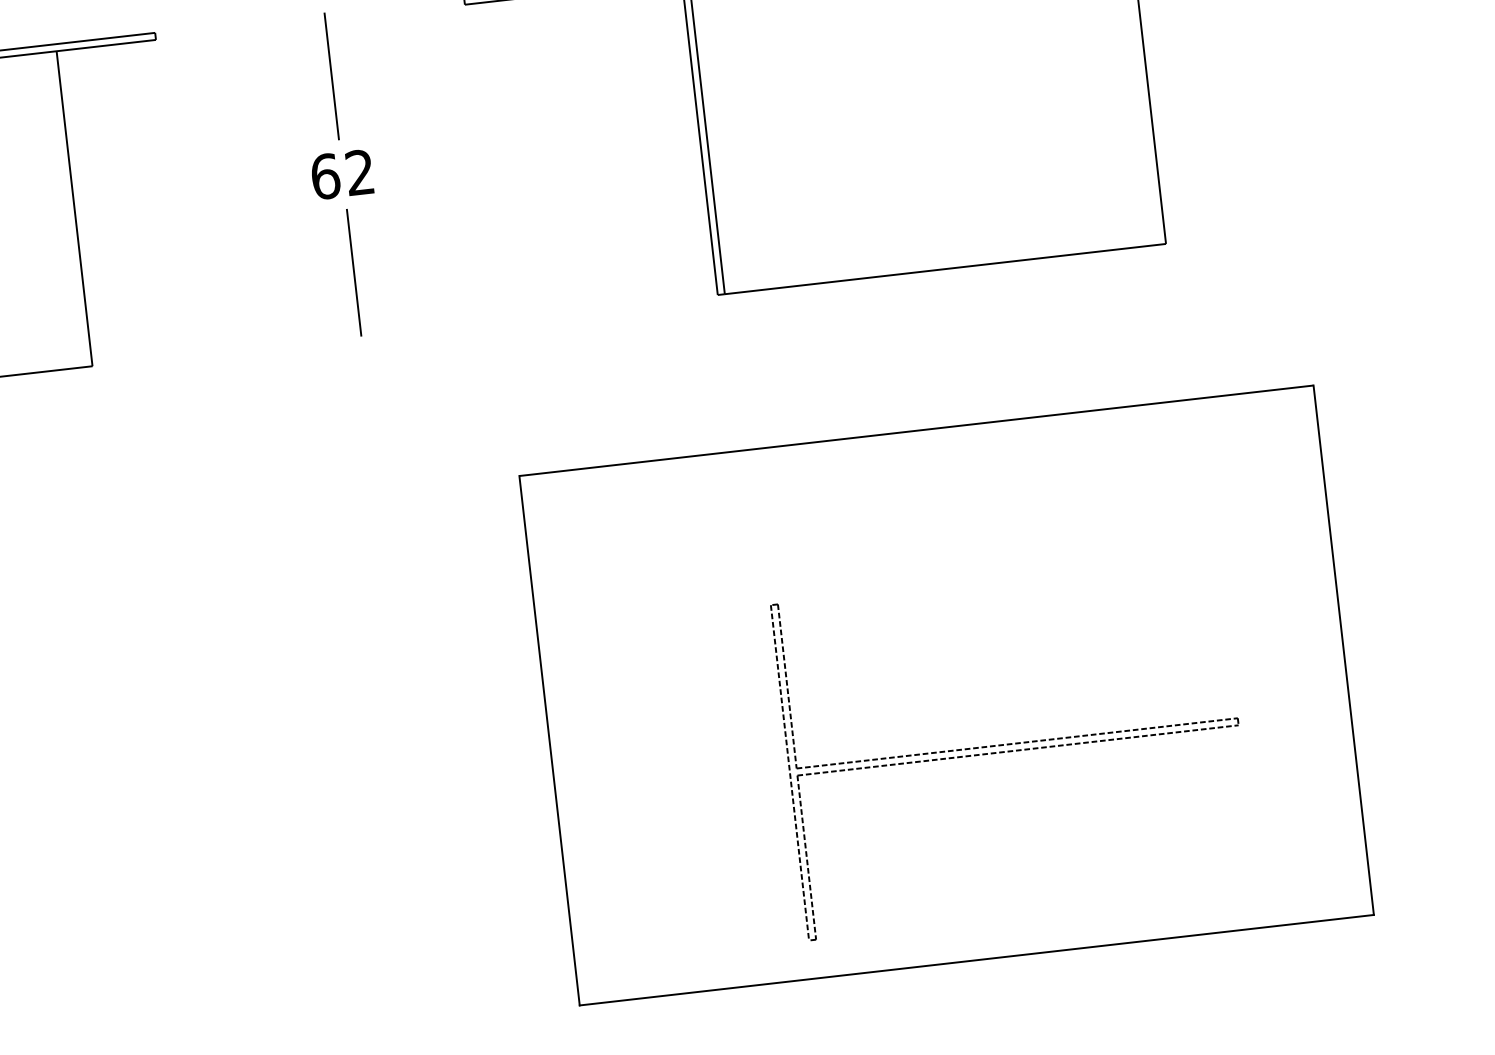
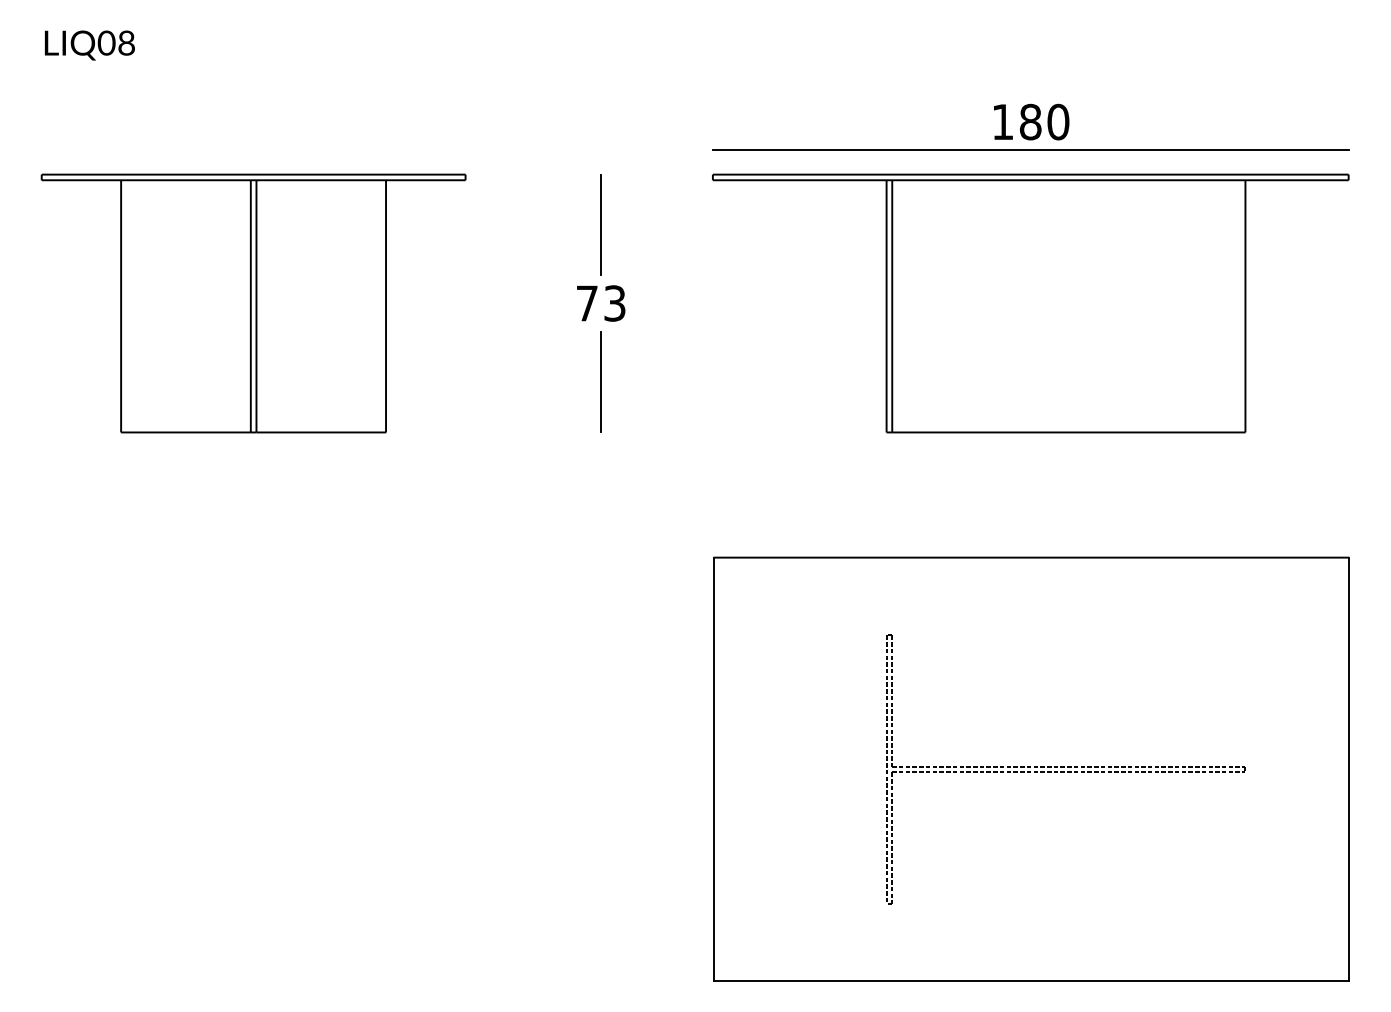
text: (342, 174) -> (600, 303), 62 -> 73
part: (1013, 747) -> (1065, 769), moved

